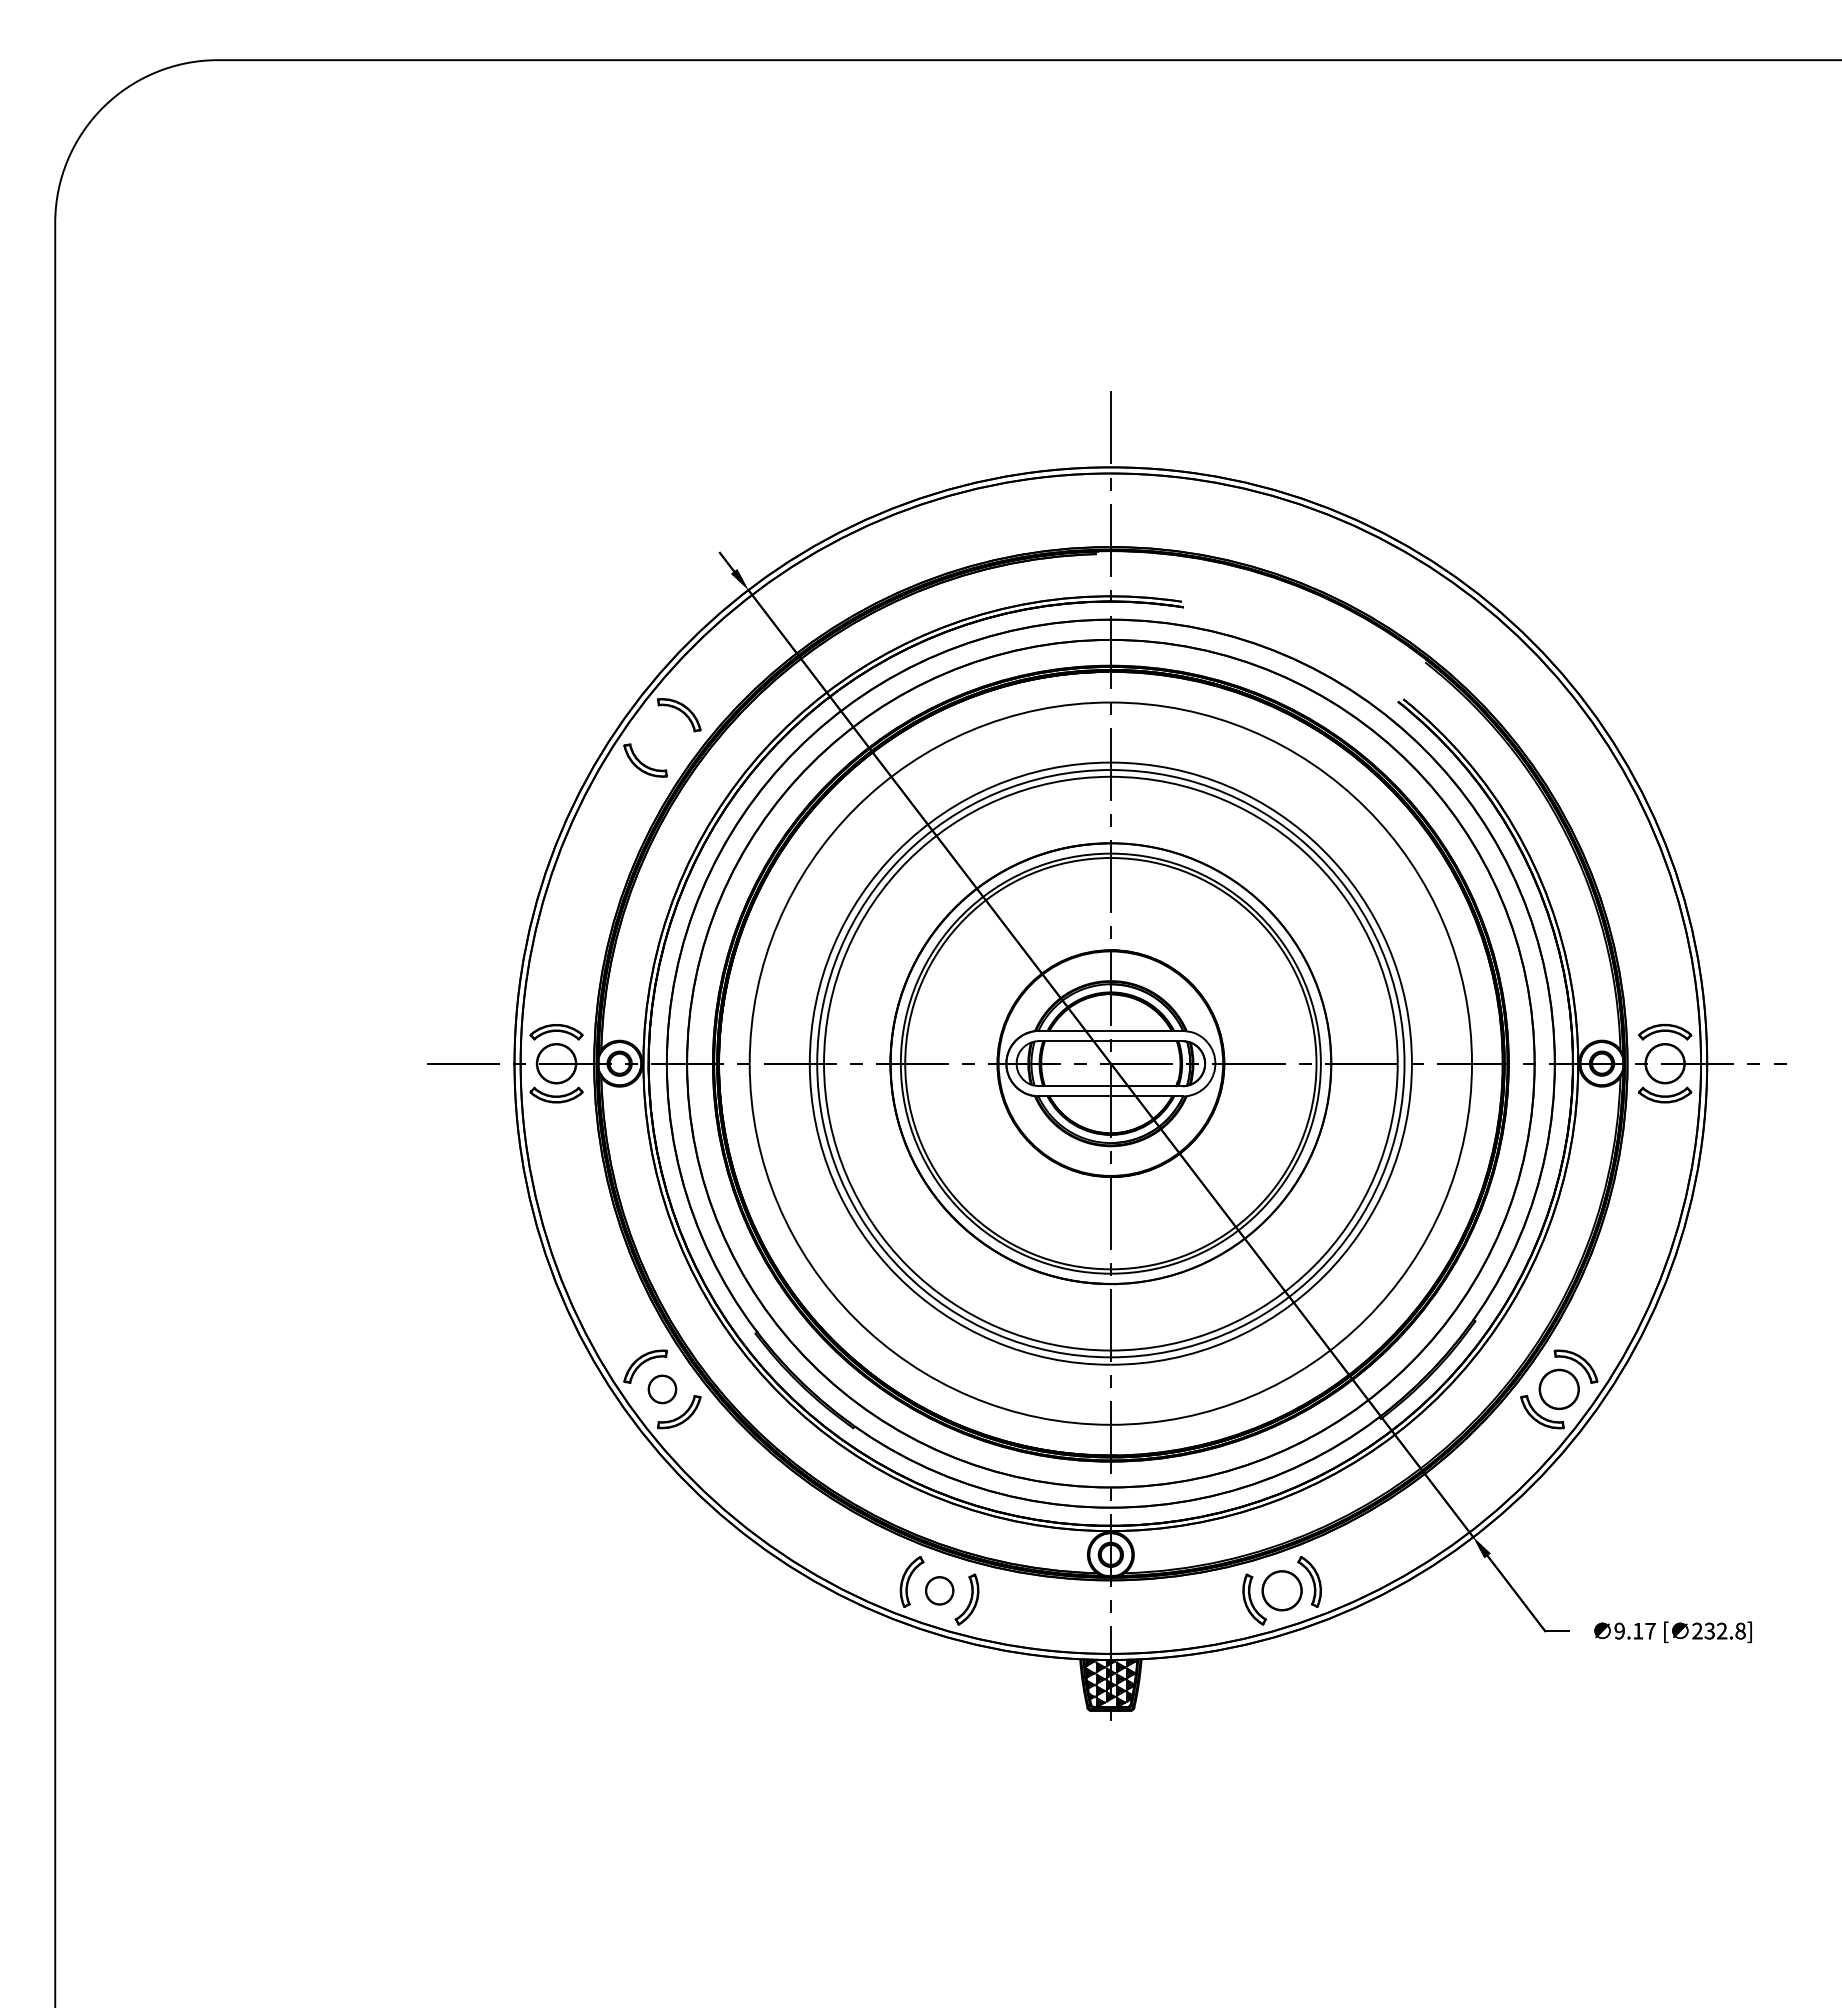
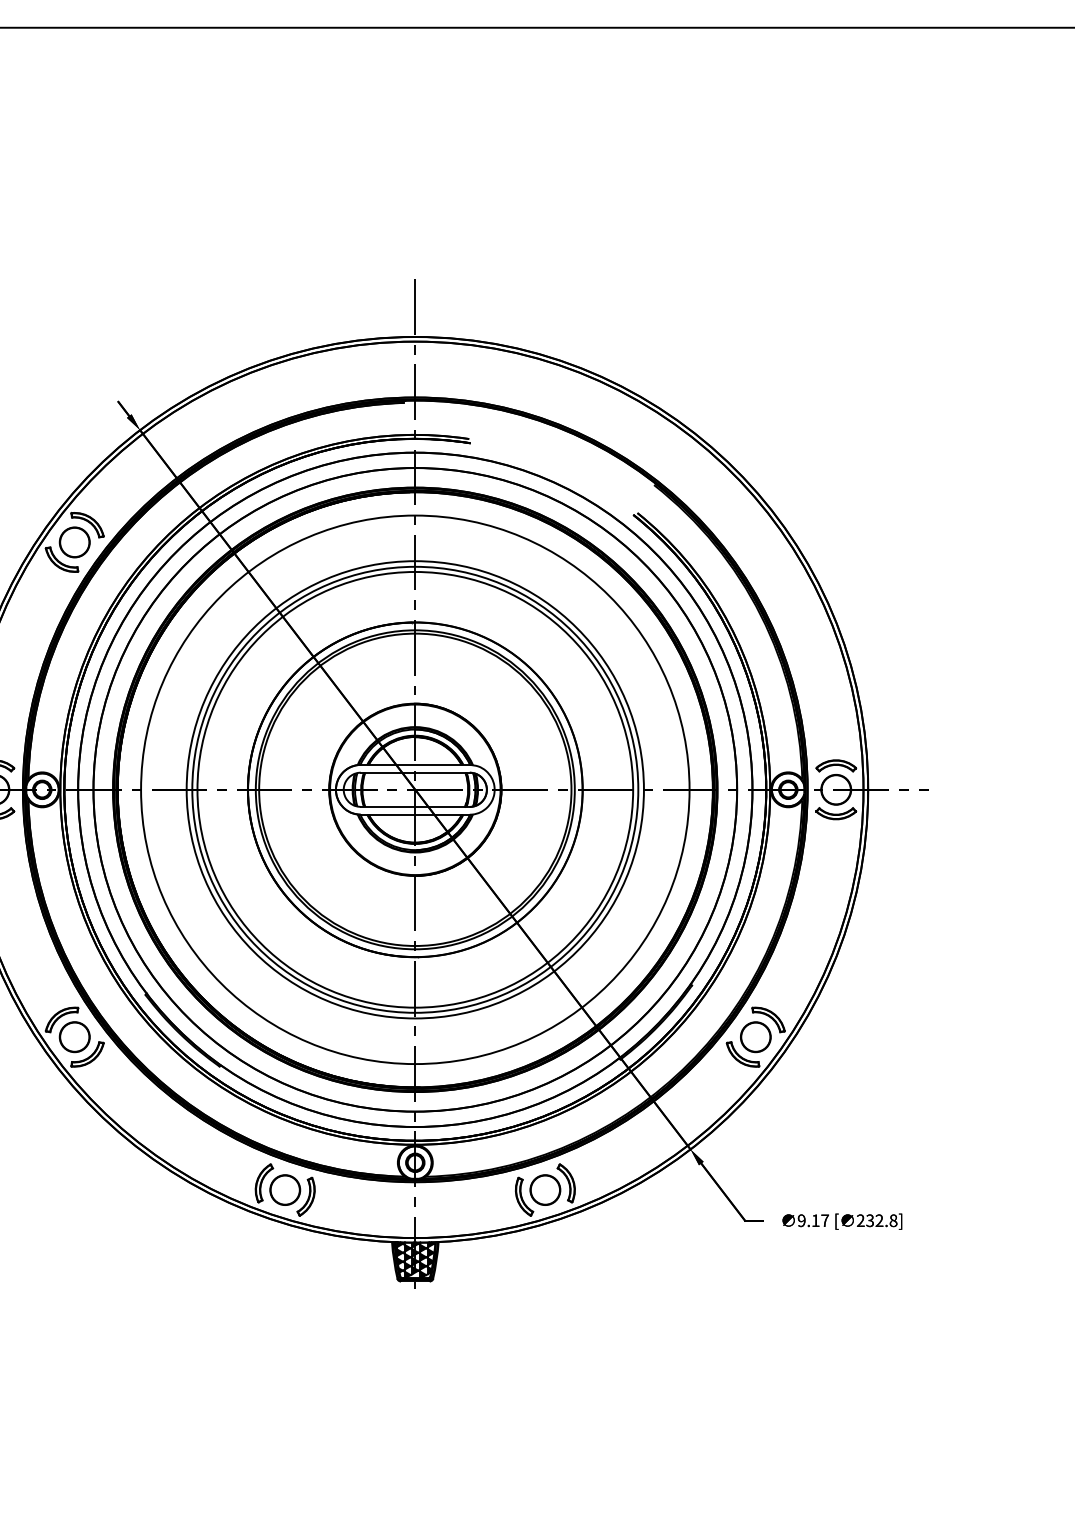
part: (662, 737) -> (74, 542), added
part: (662, 1389) -> (74, 1037), size x1.43
circle: (939, 1590) -> (285, 1189), size x1.43

